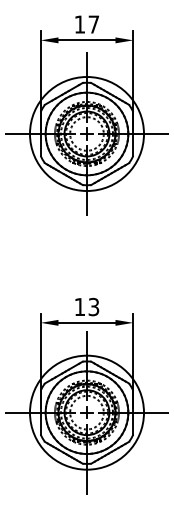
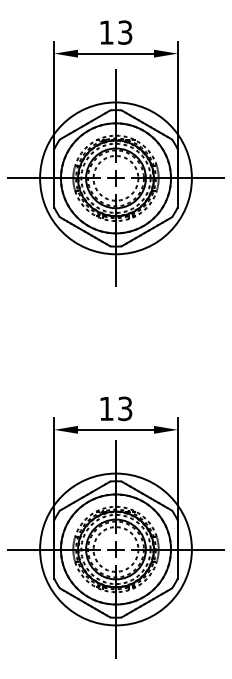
text: (94, 24) -> (125, 32), 17 -> 13

